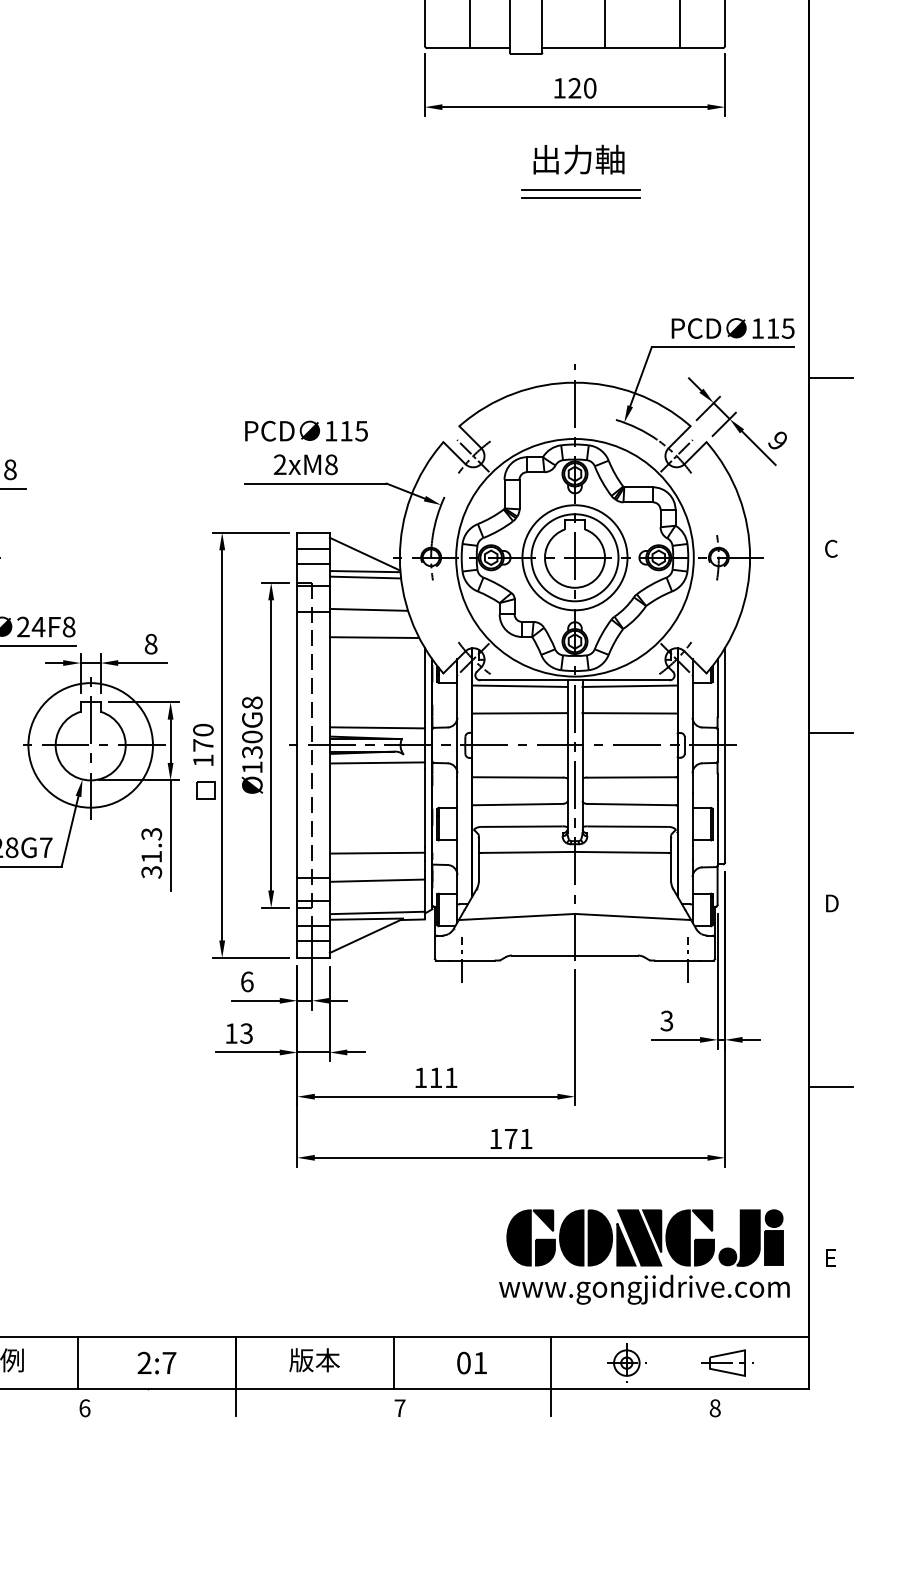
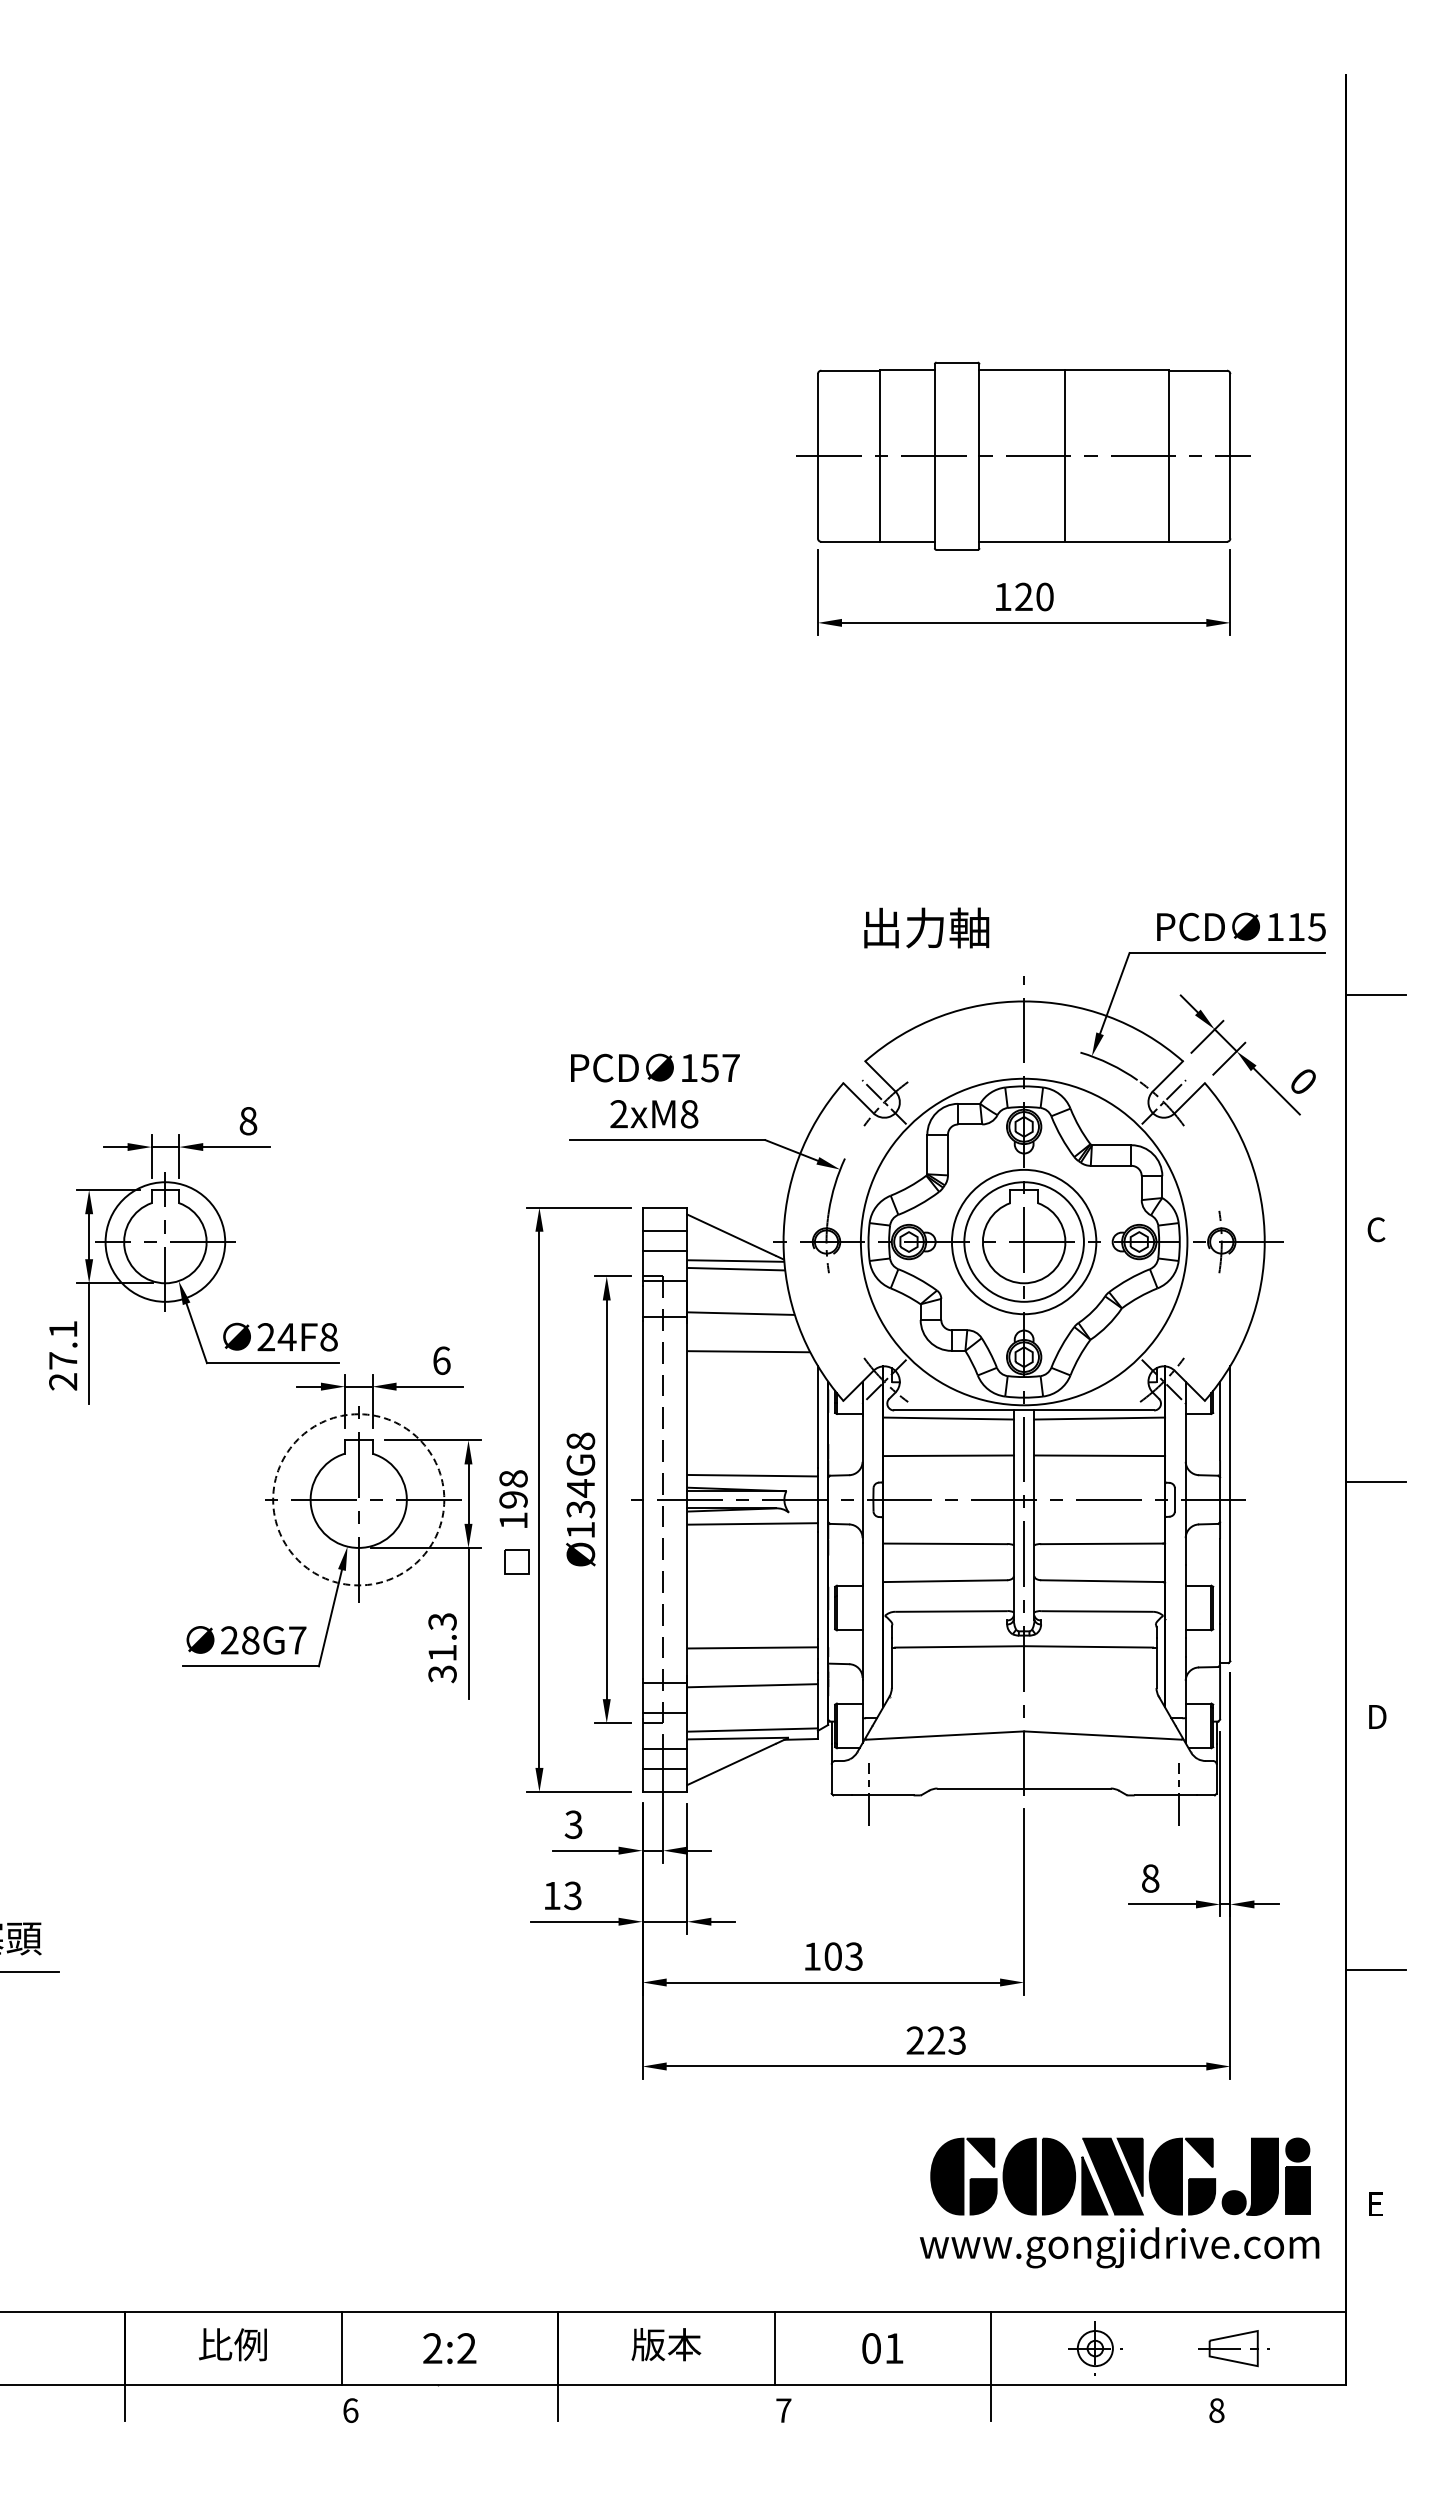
text: (578, 159) -> (926, 927), moved
line: (580, 189) -> (1031, 736), removed
line: (580, 197) -> (1031, 747), removed
text: (353, 431) -> (720, 1068), 115 -> 157
text: (777, 440) -> (1302, 1080), 9 -> 0
text: (150, 644) -> (441, 1360), 8 -> 6
text: (203, 737) -> (513, 1489), 170 -> 198
text: (252, 737) -> (580, 1488), Ø130G8 -> Ø134G8
circle: (90, 745) -> (358, 1499), solid -> dashed
text: (247, 981) -> (573, 1824), 6 -> 3
text: (666, 1021) -> (1150, 1878), 3 -> 8
text: (443, 1077) -> (843, 1956), 111 -> 103
text: (510, 1138) -> (935, 2040), 171 -> 223
text: (169, 1363) -> (466, 2348), 2:7 -> 2:2

